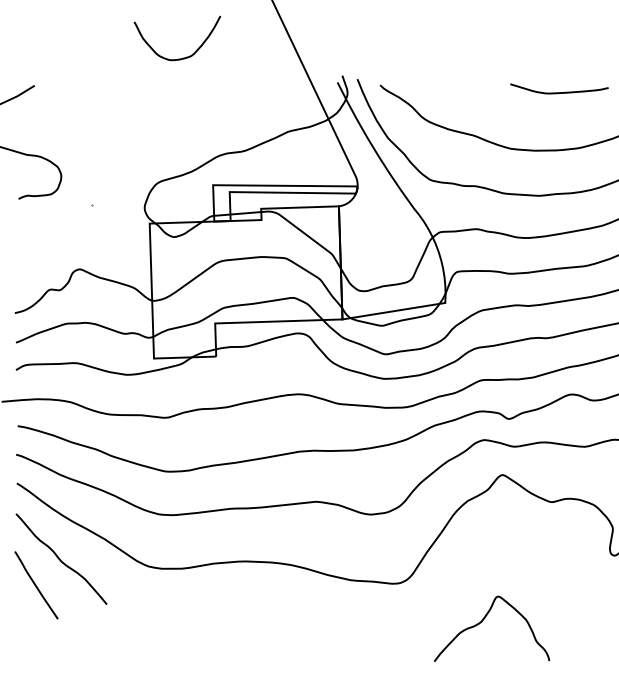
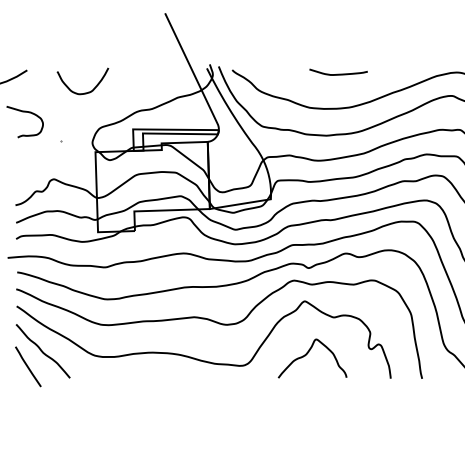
curve: (180, 57) -> (84, 92), moved
curve: (485, 620) -> (308, 353), moved

